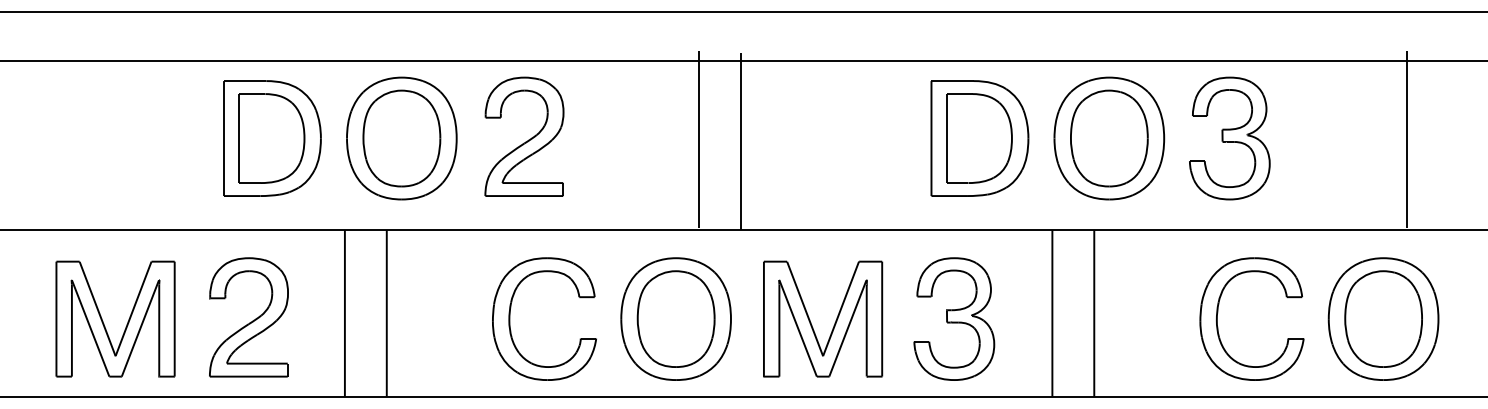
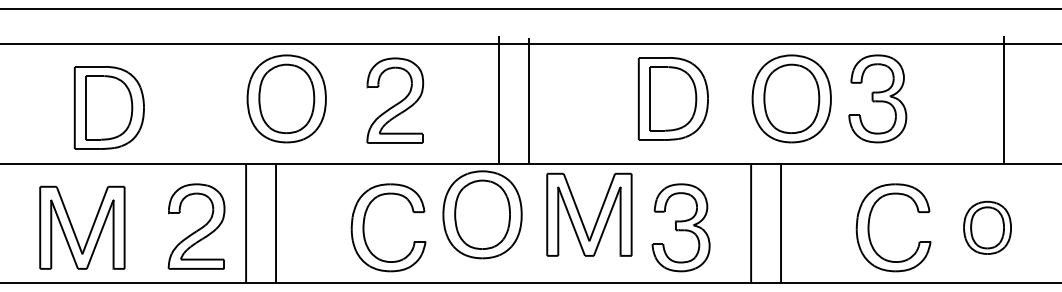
part: (524, 136) -> (395, 100), moved
part: (271, 137) -> (108, 107), moved
part: (978, 137) -> (672, 98), moved
part: (248, 317) -> (196, 226), moved
part: (676, 318) -> (482, 214), moved
part: (1383, 318) -> (987, 227), size x0.6
part: (834, 321) -> (597, 216), moved

